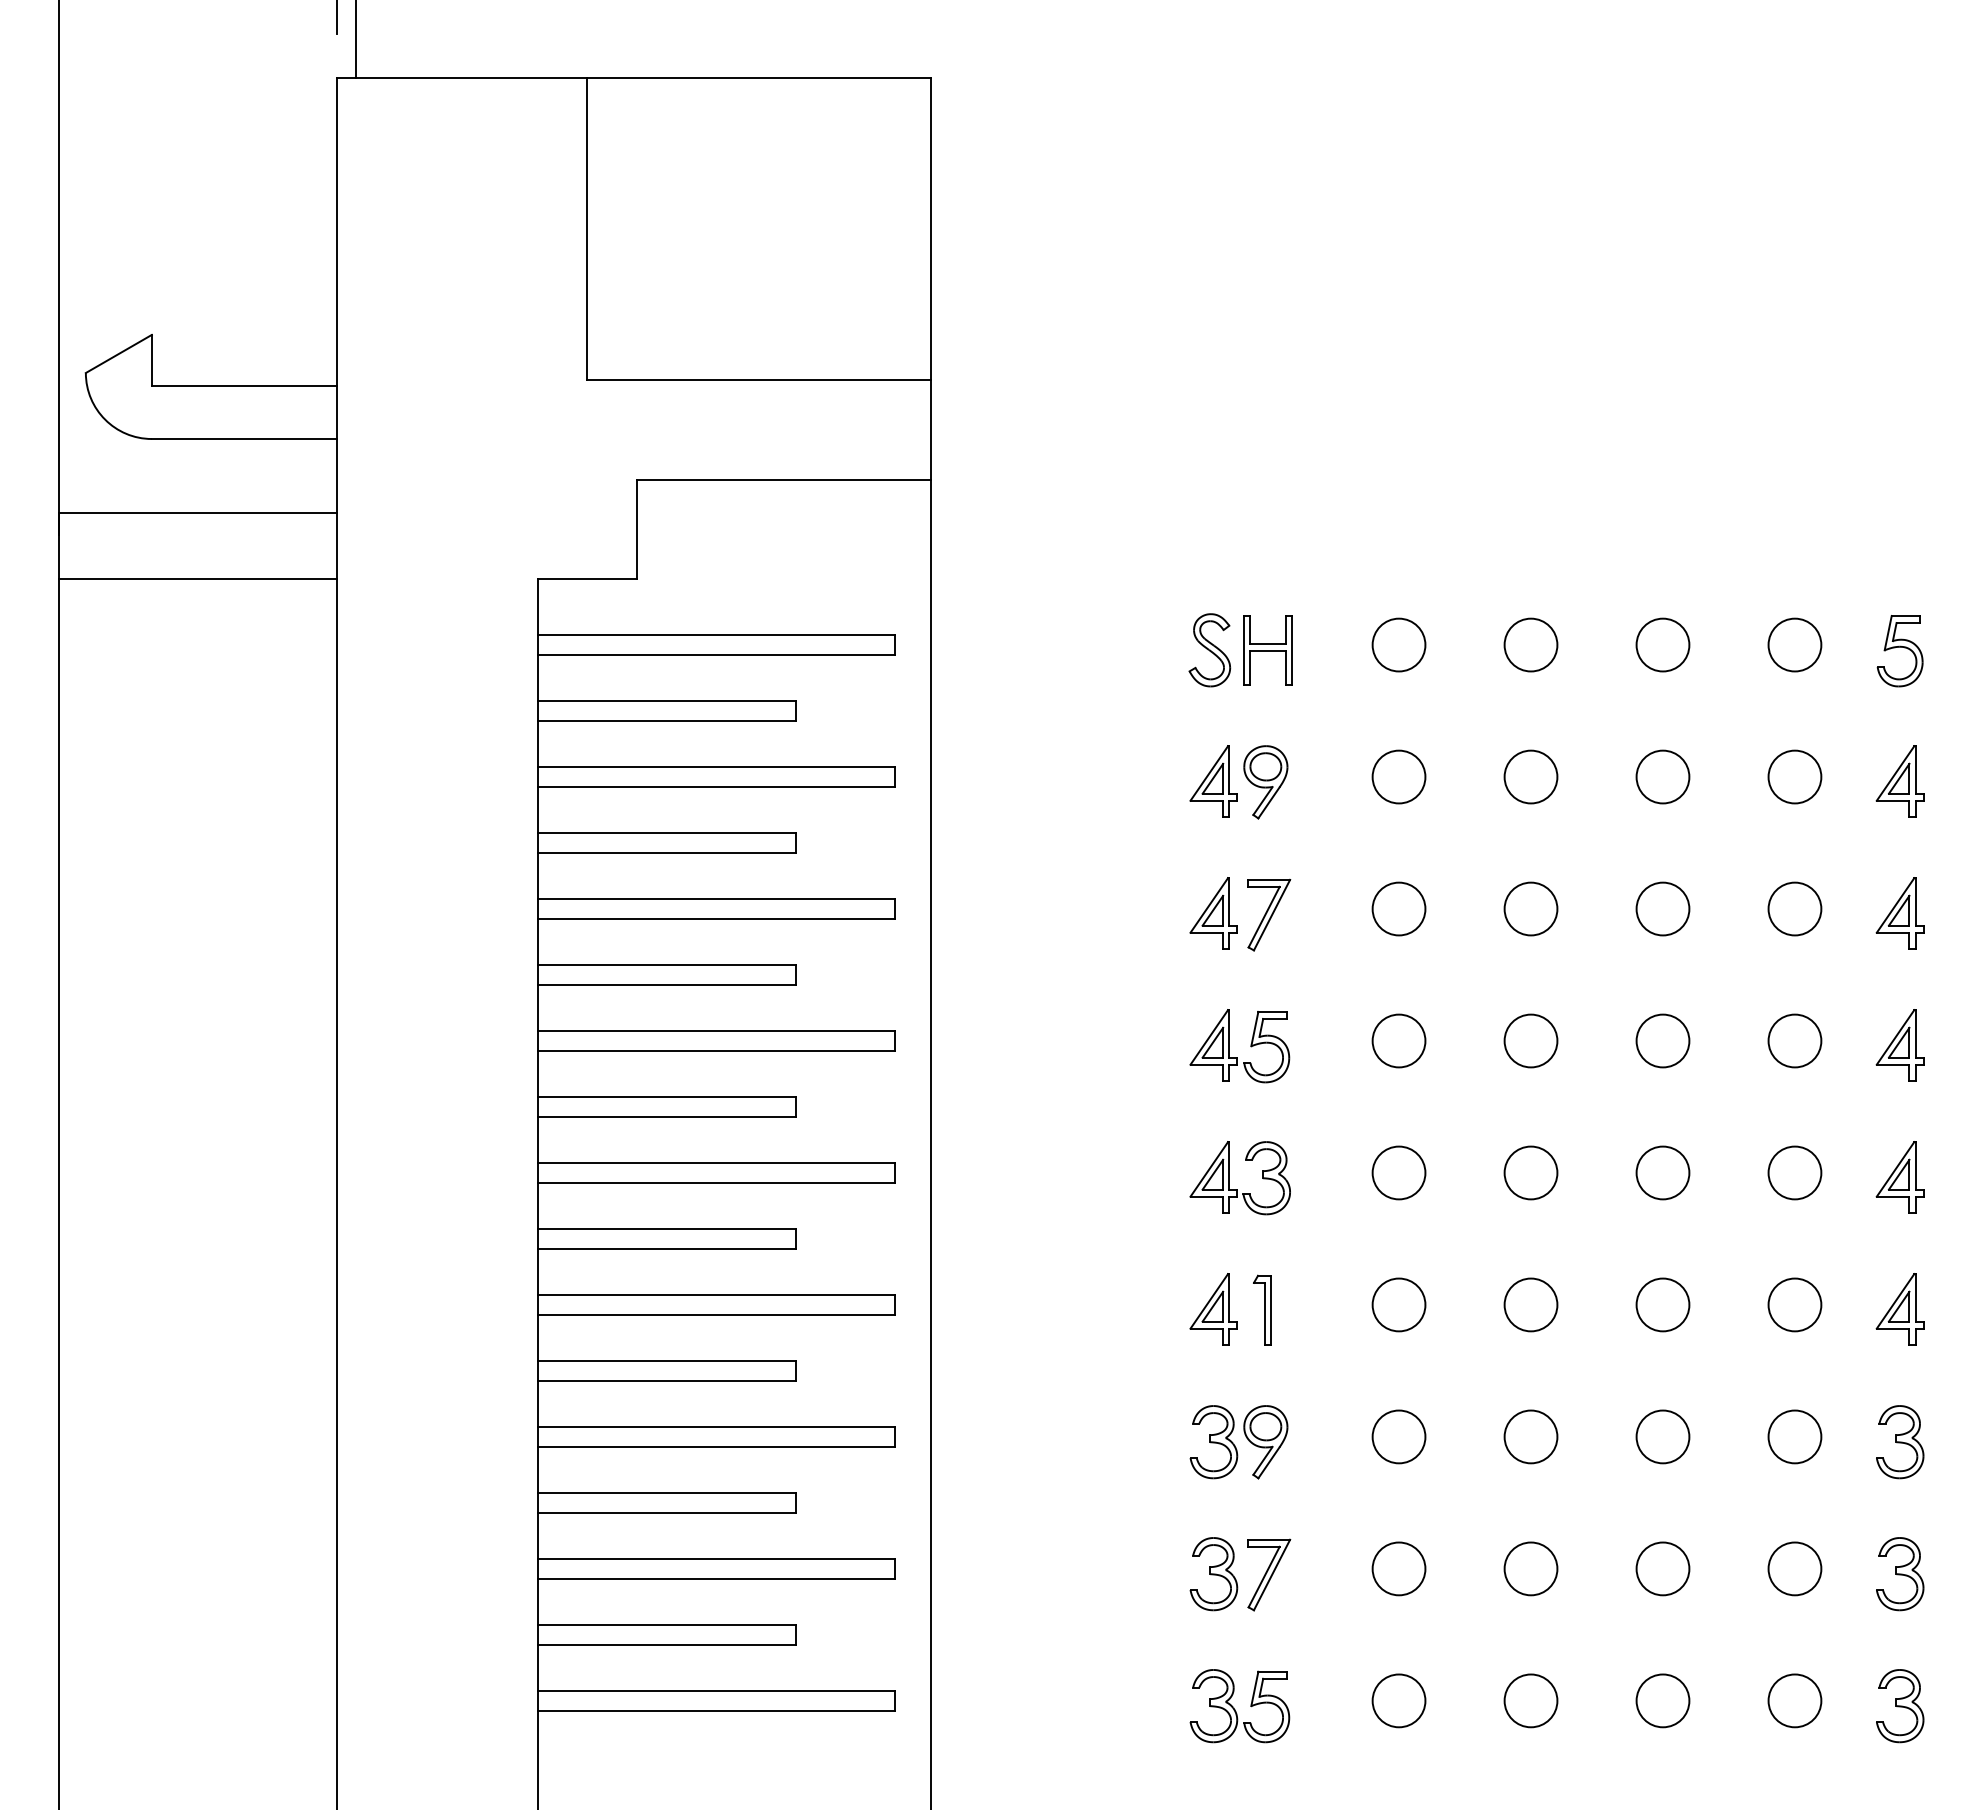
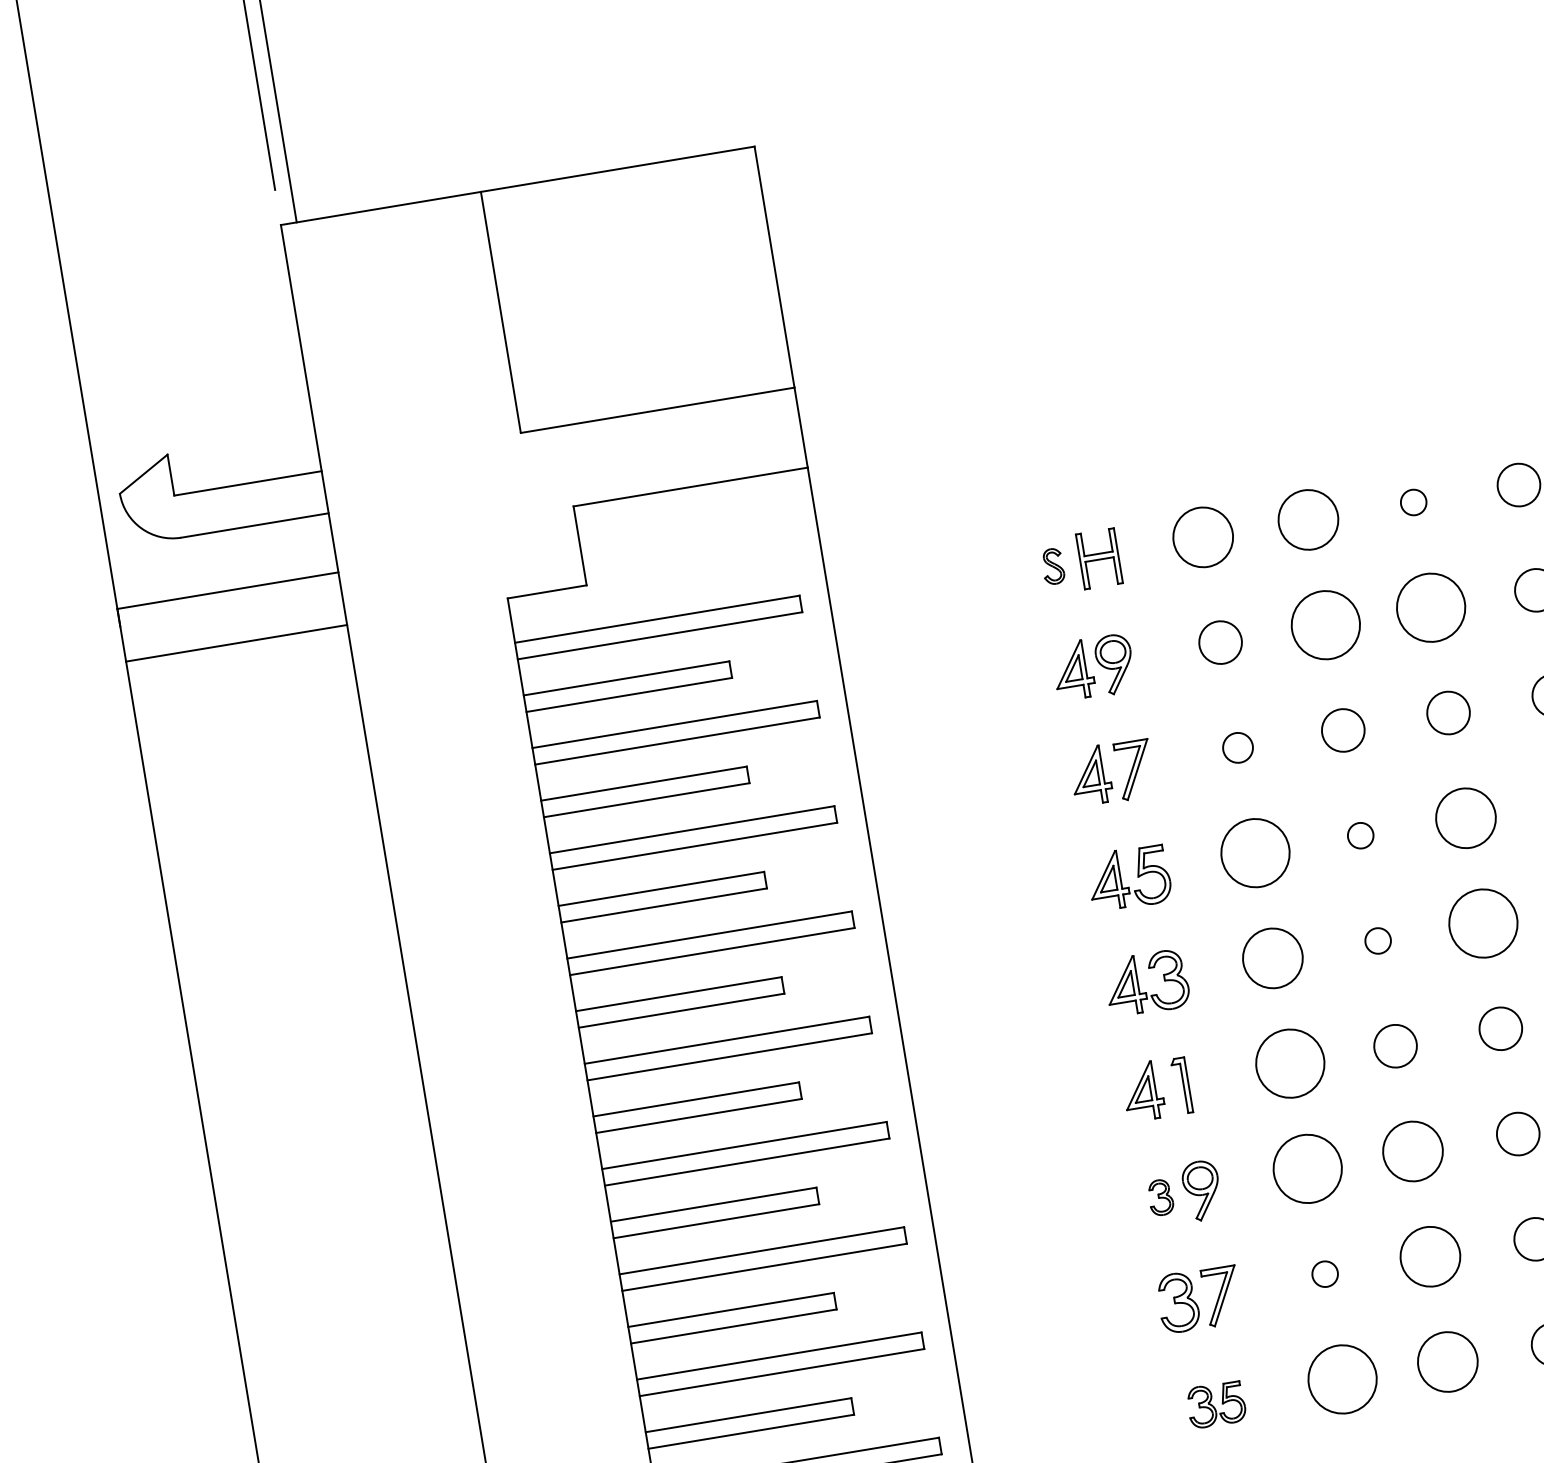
circle: (1398, 644) -> (1202, 536), size x1.4
circle: (1530, 644) -> (1307, 519), size x1.4
circle: (1662, 644) -> (1413, 502), size x0.6
part: (1209, 650) -> (1052, 566), size x0.6
circle: (1530, 776) -> (1325, 624), size x1.6
circle: (1662, 776) -> (1430, 607), size x1.6
circle: (1398, 908) -> (1237, 747), size x0.7
circle: (1398, 1040) -> (1254, 852), size x1.6
circle: (1530, 1040) -> (1360, 835), size x0.6
circle: (1662, 1040) -> (1465, 817), size x1.4
circle: (1398, 1172) -> (1272, 958), size x1.4
circle: (1530, 1172) -> (1377, 940), size x0.6
circle: (1662, 1172) -> (1482, 923), size x1.6
circle: (1398, 1304) -> (1289, 1063), size x1.6
circle: (1398, 1436) -> (1307, 1168), size x1.6
circle: (1530, 1436) -> (1412, 1151), size x1.4
part: (1213, 1442) -> (1160, 1197), size x0.6
circle: (1398, 1568) -> (1324, 1273), size x0.6
circle: (1530, 1568) -> (1429, 1256), size x1.4
circle: (1398, 1700) -> (1342, 1379), size x1.6
circle: (1530, 1700) -> (1447, 1361), size x1.4
part: (1239, 1706) -> (1216, 1404), size x0.7

